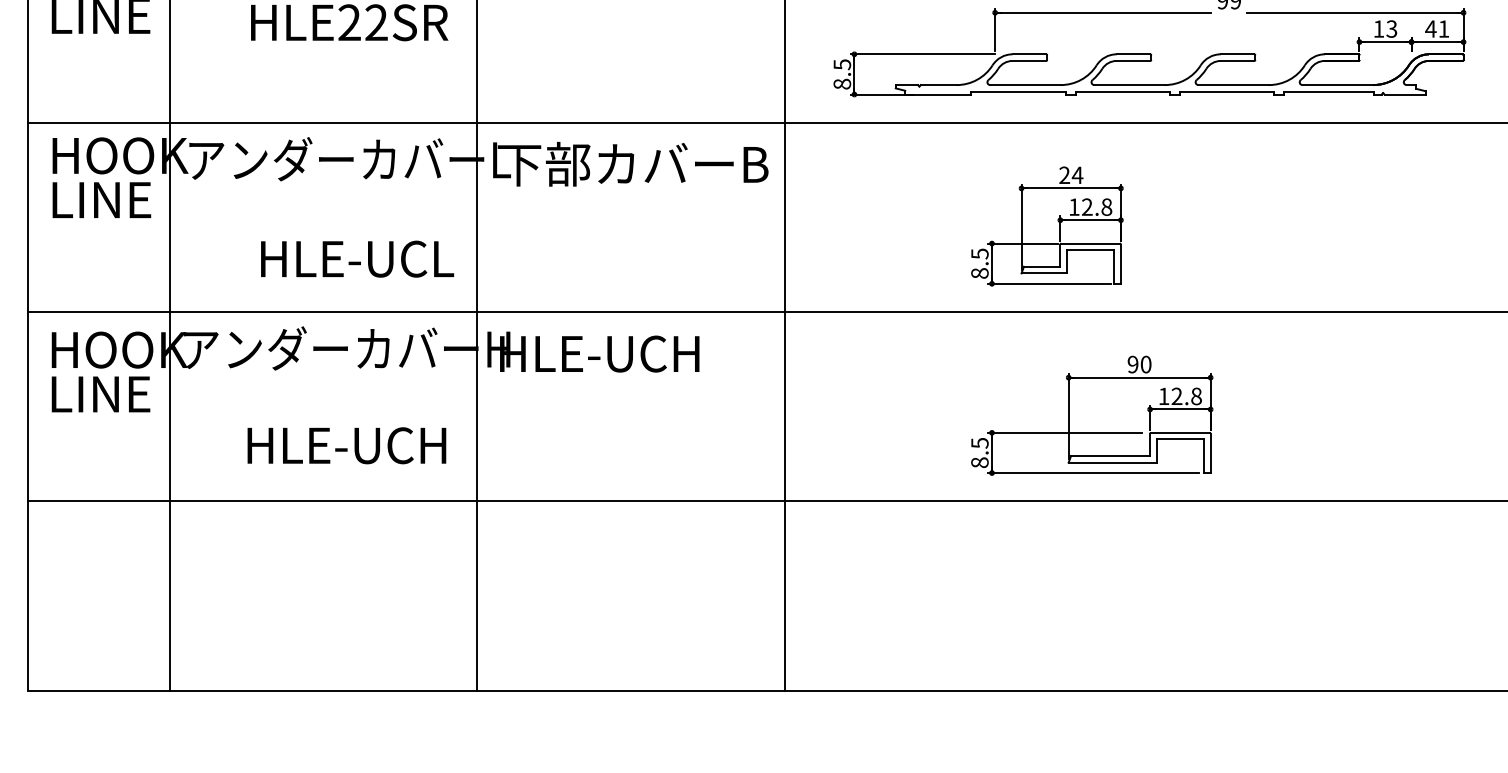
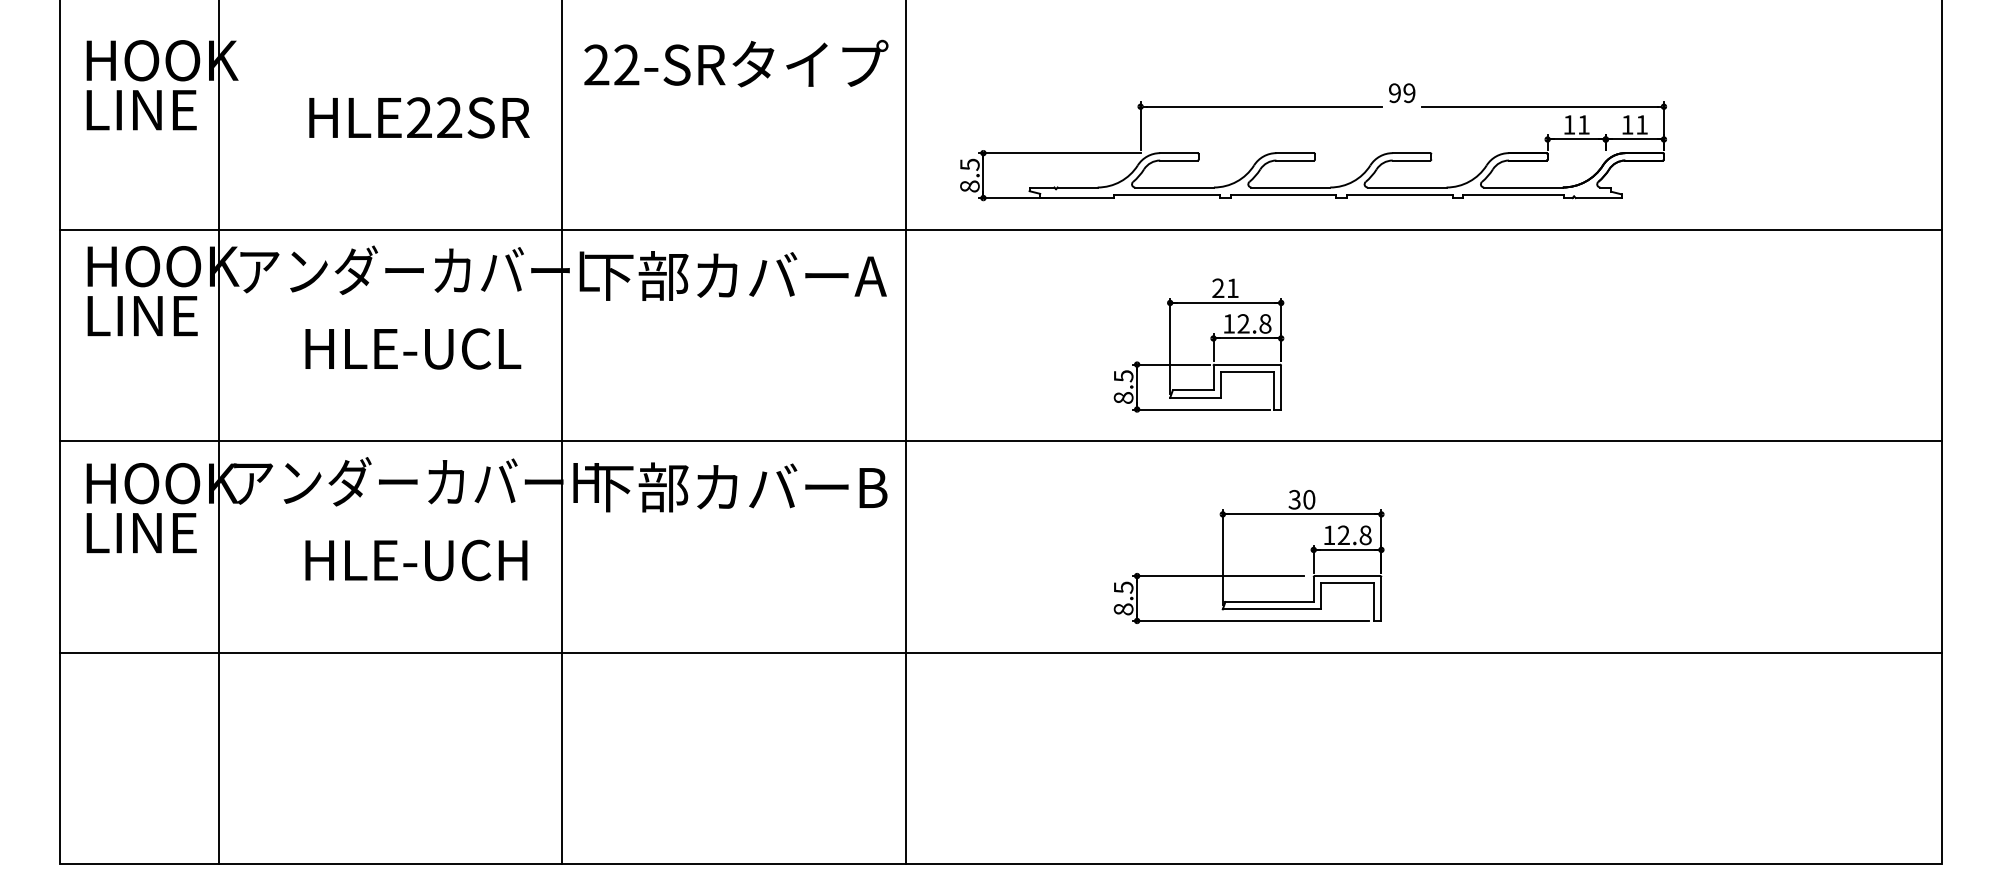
text: (1391, 28) -> (1583, 124), 13 -> 11
text: (1430, 28) -> (1626, 124), 41 -> 11
text: (753, 164) -> (870, 276), 下部カバーB -> 下部カバーA
text: (1077, 174) -> (1232, 287), 24 -> 21
text: (357, 258) -> (413, 348), moved
text: (633, 353) -> (736, 487), HLE-UCH -> 下部カバーB
text: (1132, 364) -> (1294, 499), 90 -> 30
text: (346, 445) -> (416, 560), moved

